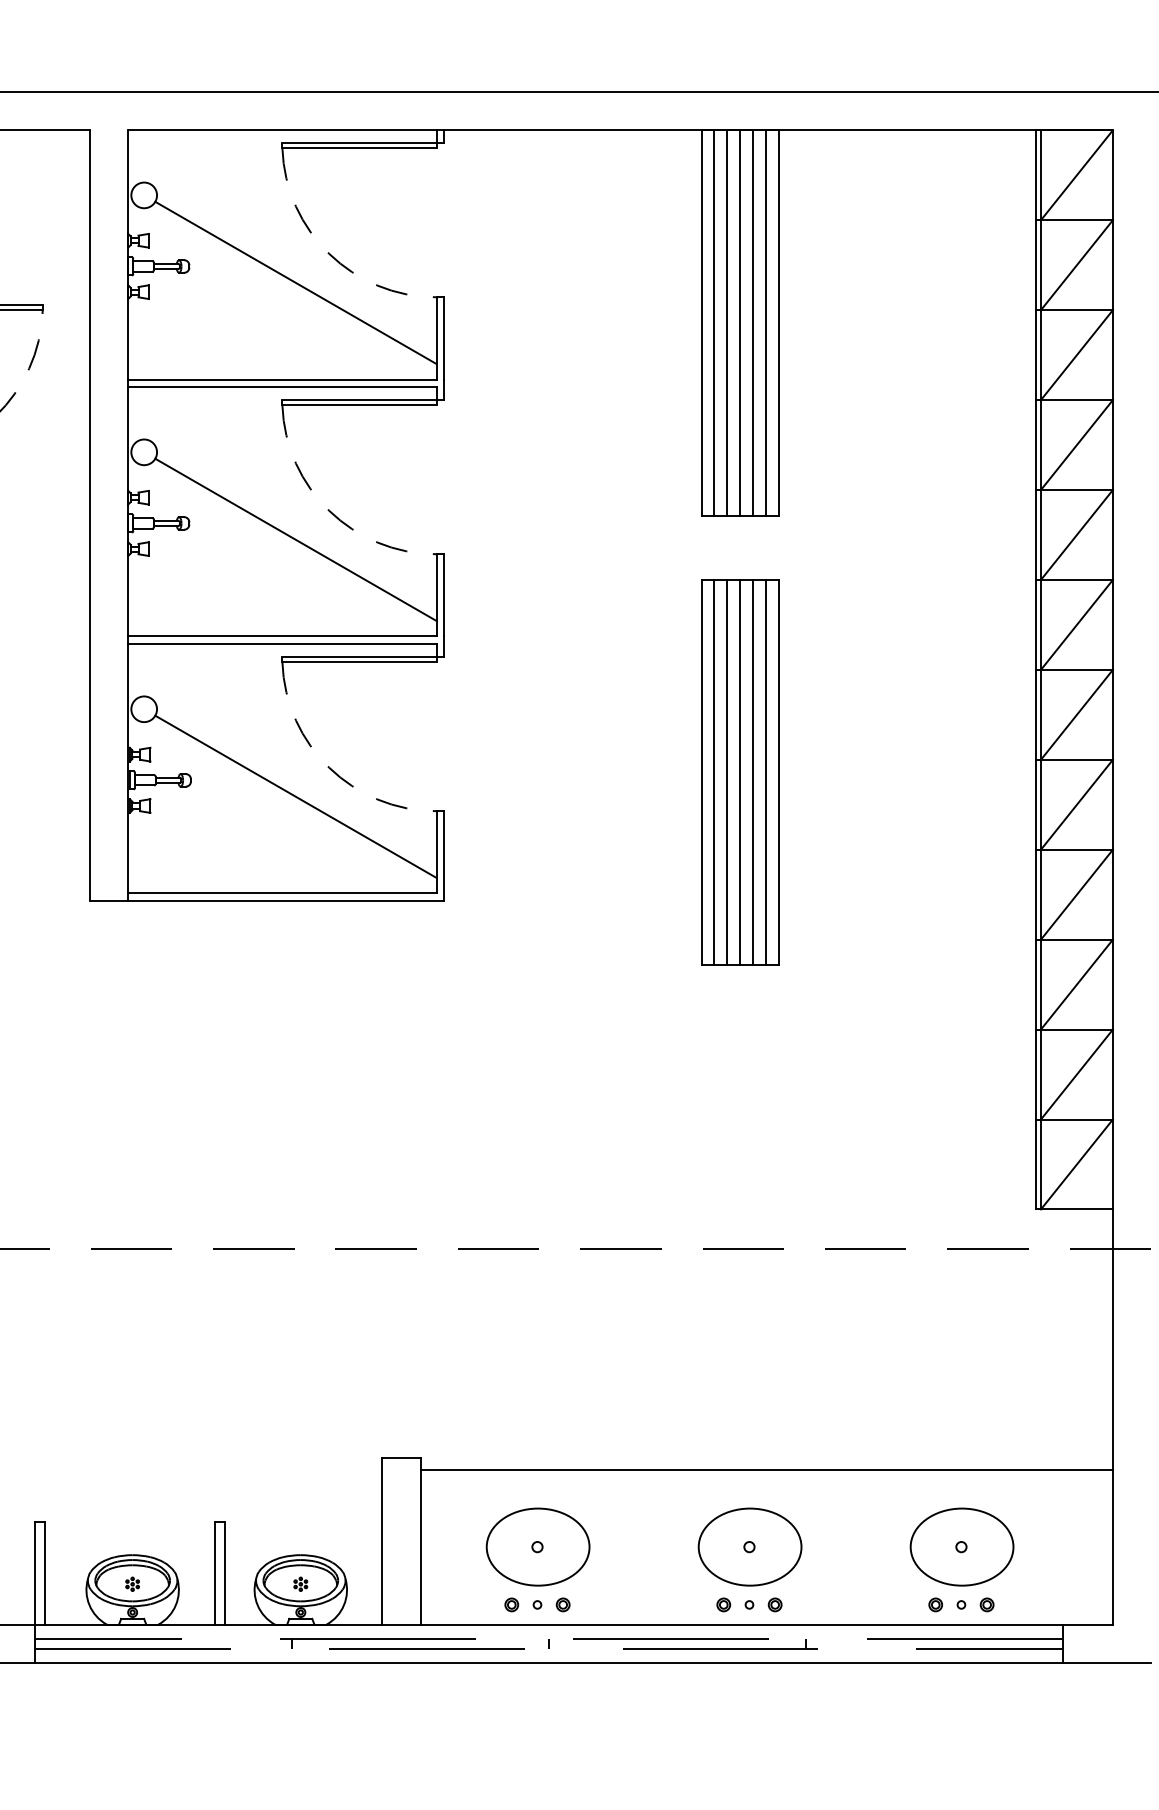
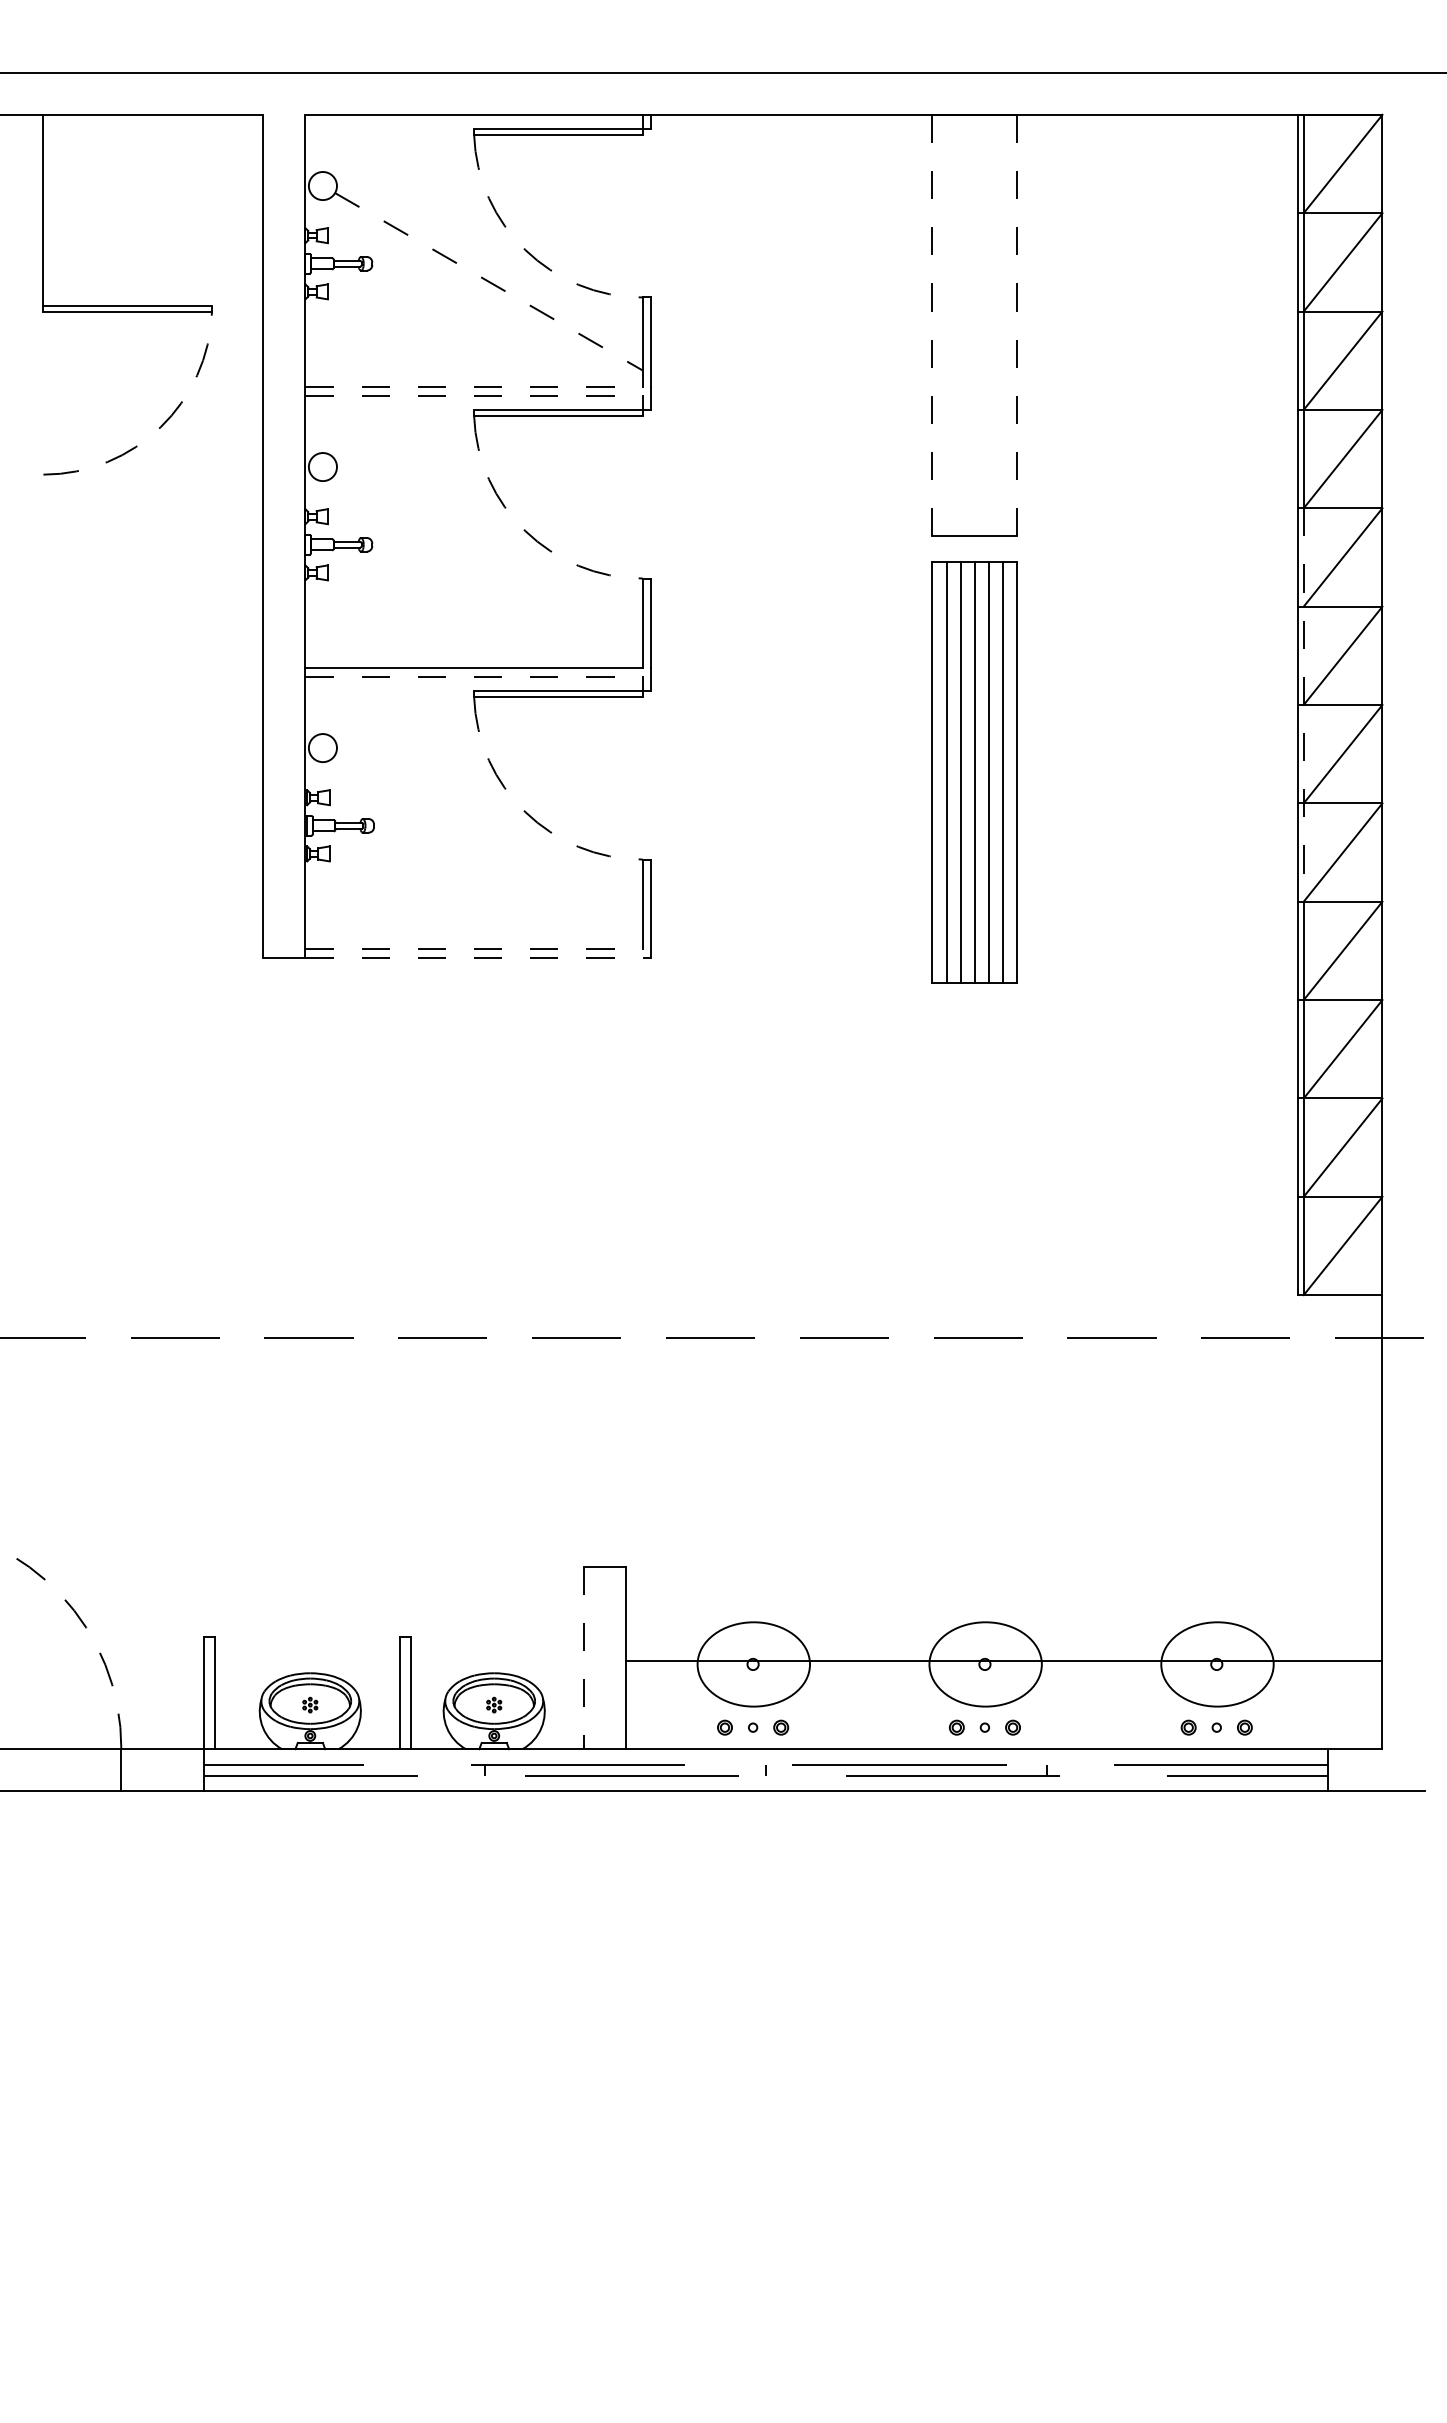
line: (295, 282) -> (488, 281), solid -> dashed
line: (701, 322) -> (932, 325), solid -> dashed
line: (714, 322) -> (946, 325), removed
line: (727, 322) -> (960, 325), removed
line: (739, 322) -> (974, 325), removed
line: (752, 322) -> (988, 325), removed
line: (765, 322) -> (1002, 325), removed
line: (778, 322) -> (1016, 325), solid -> dashed
line: (282, 379) -> (474, 387), solid -> dashed
line: (282, 386) -> (474, 395), solid -> dashed
line: (295, 539) -> (488, 562), removed
line: (282, 643) -> (474, 676), solid -> dashed
line: (1040, 669) -> (1303, 704), solid -> dashed
part: (739, 772) -> (974, 772), moved
line: (295, 796) -> (488, 843), removed
line: (282, 893) -> (474, 949), solid -> dashed
line: (286, 900) -> (478, 957), solid -> dashed
line: (766, 1470) -> (1003, 1661), moved
line: (382, 1541) -> (583, 1658), solid -> dashed

